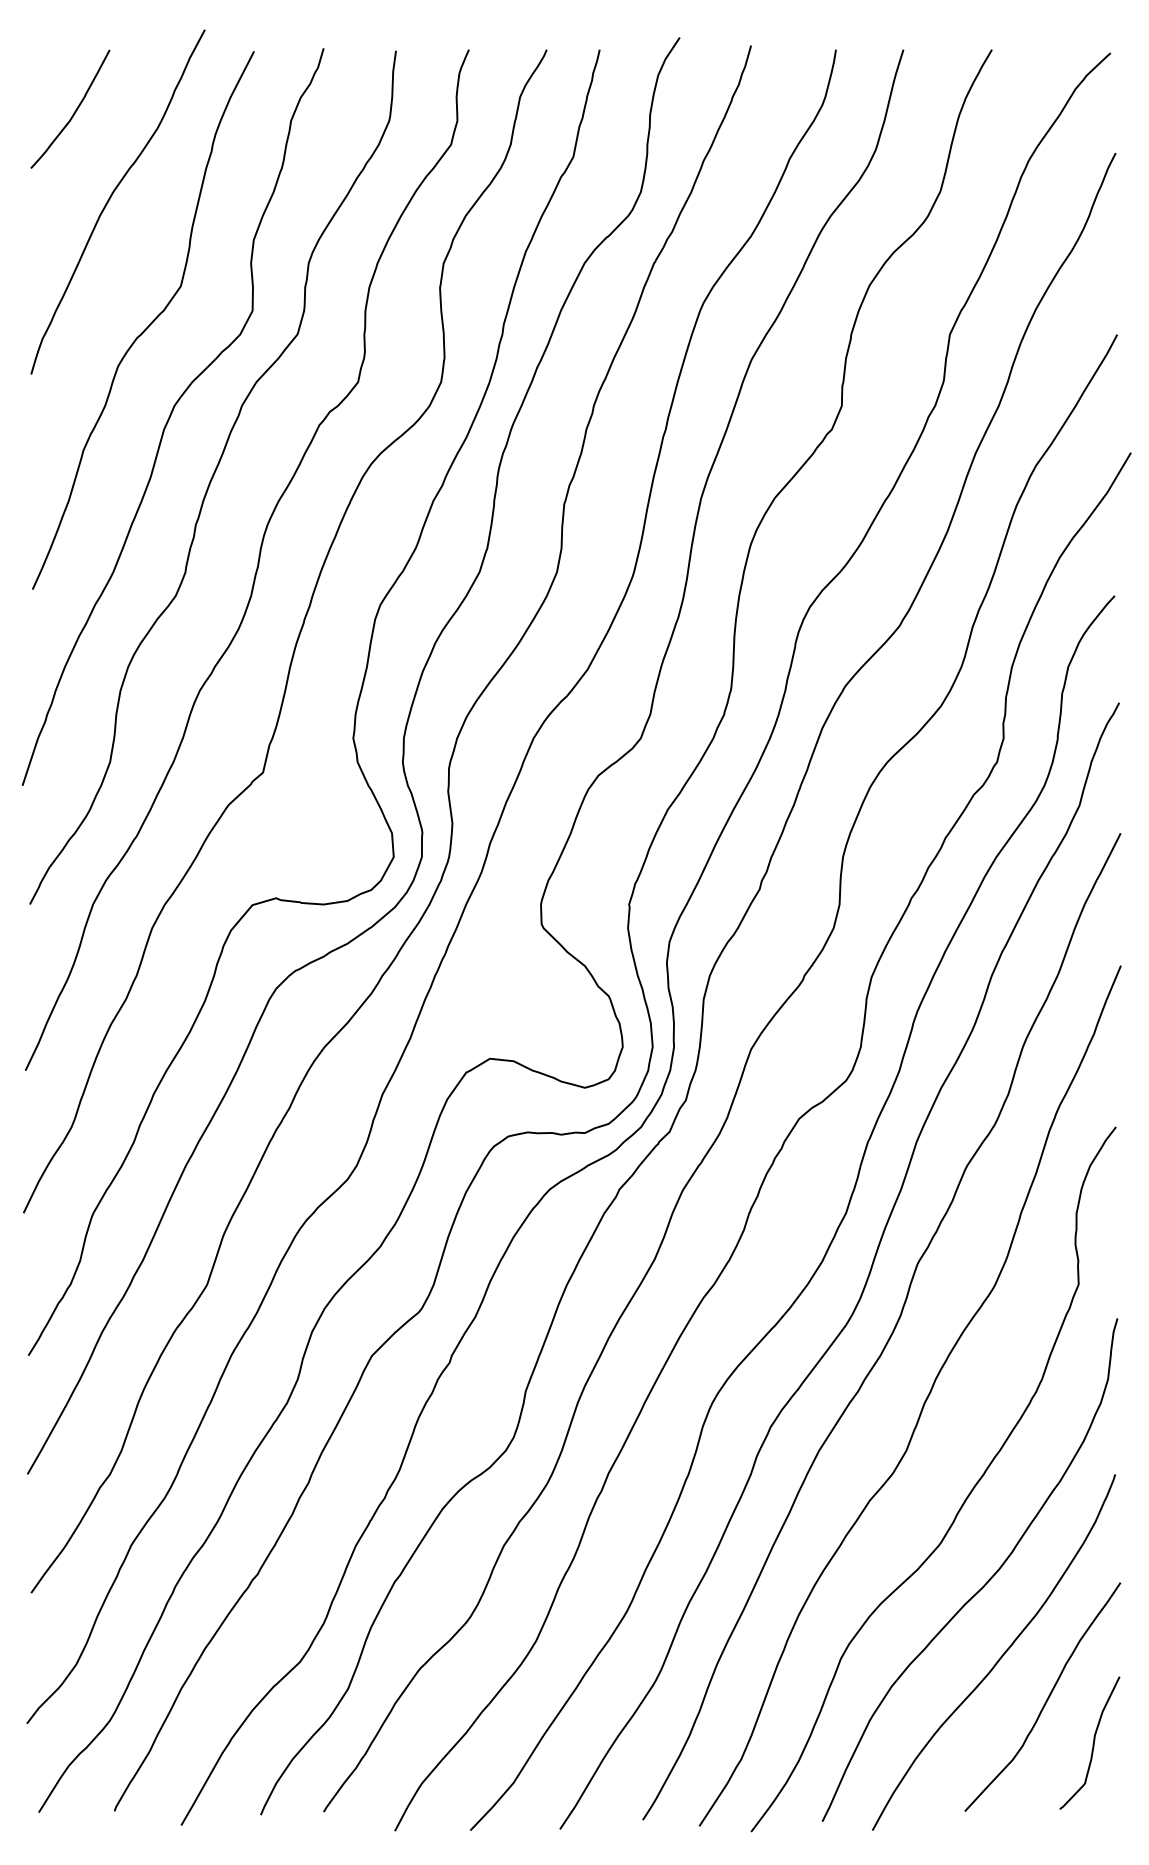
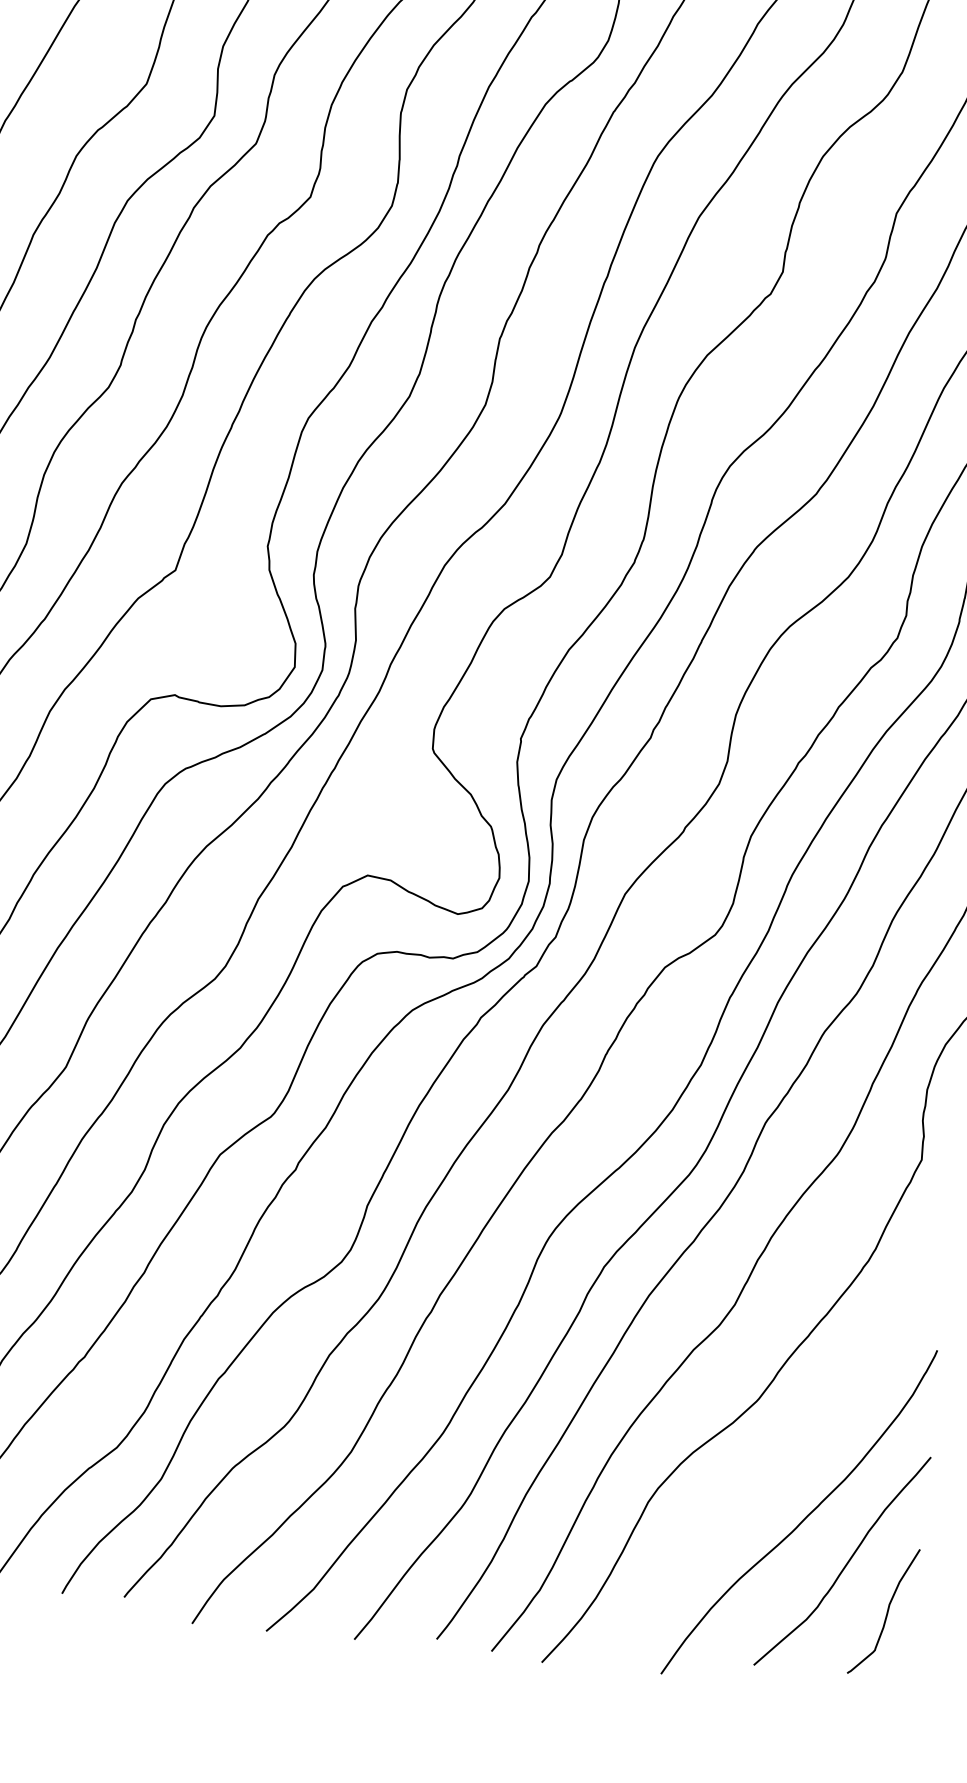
curve: (986, 1581) -> (799, 1441), removed

